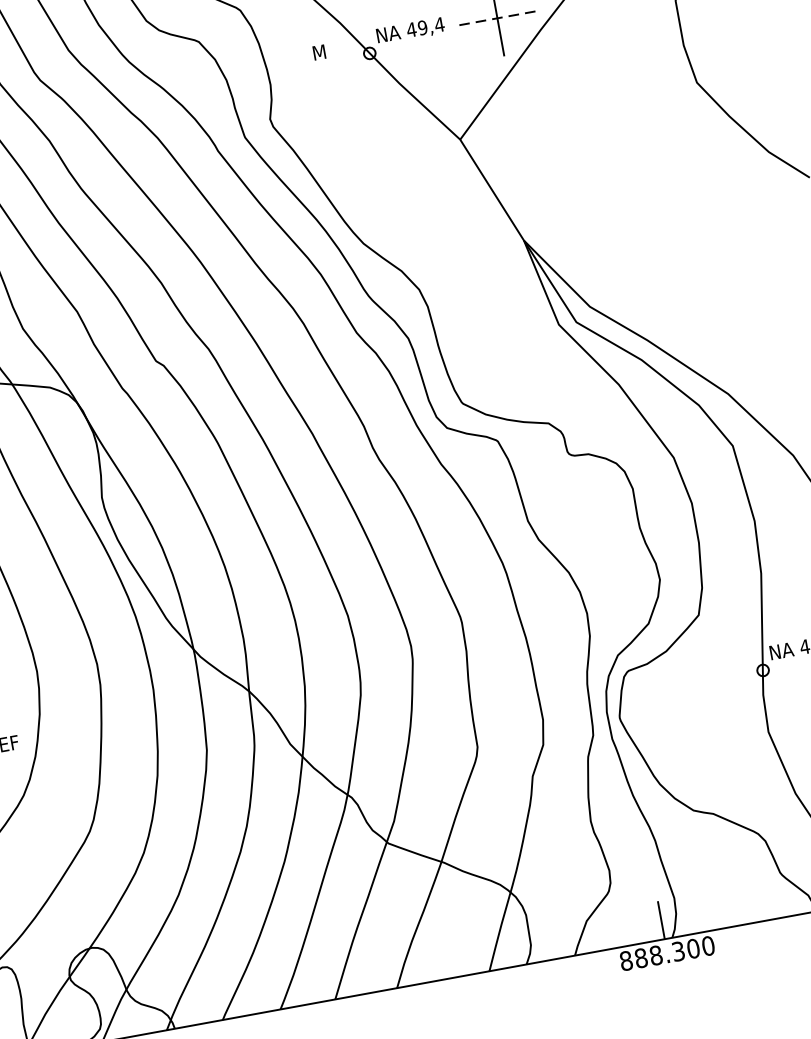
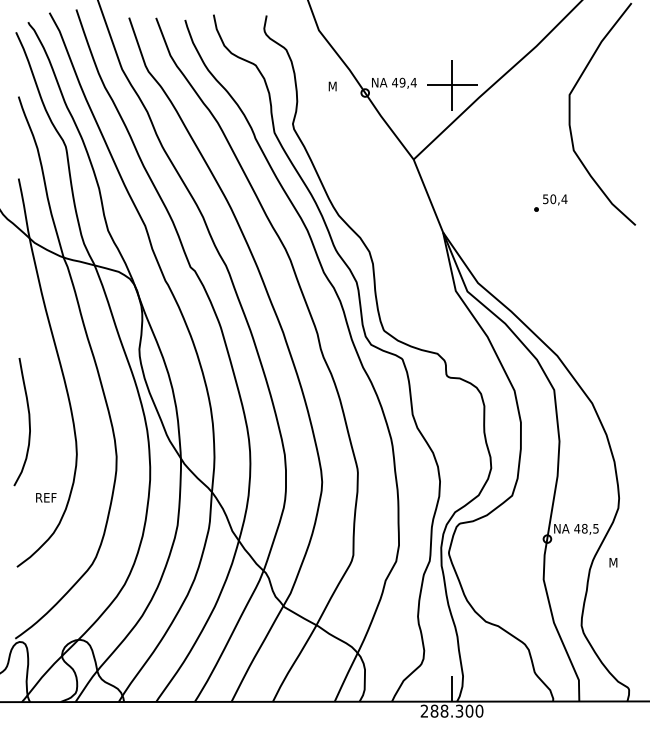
line: (496, 18) -> (451, 85), dashed -> solid
part: (676, 166) -> (550, 202), added
text: (625, 959) -> (424, 710), 888.300 -> 288.300

